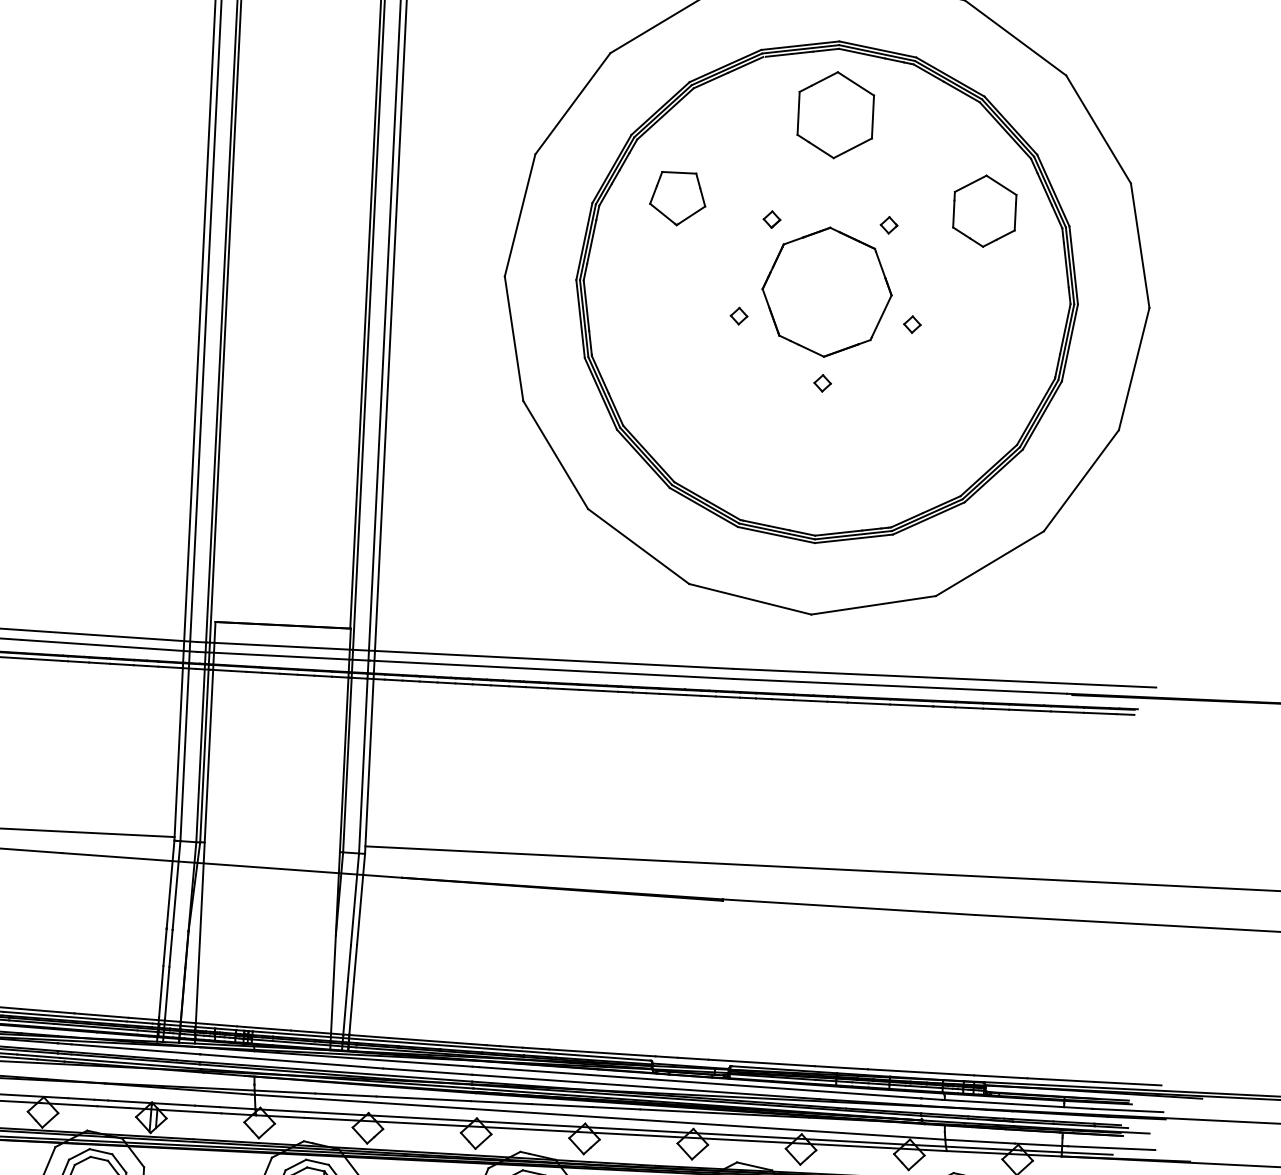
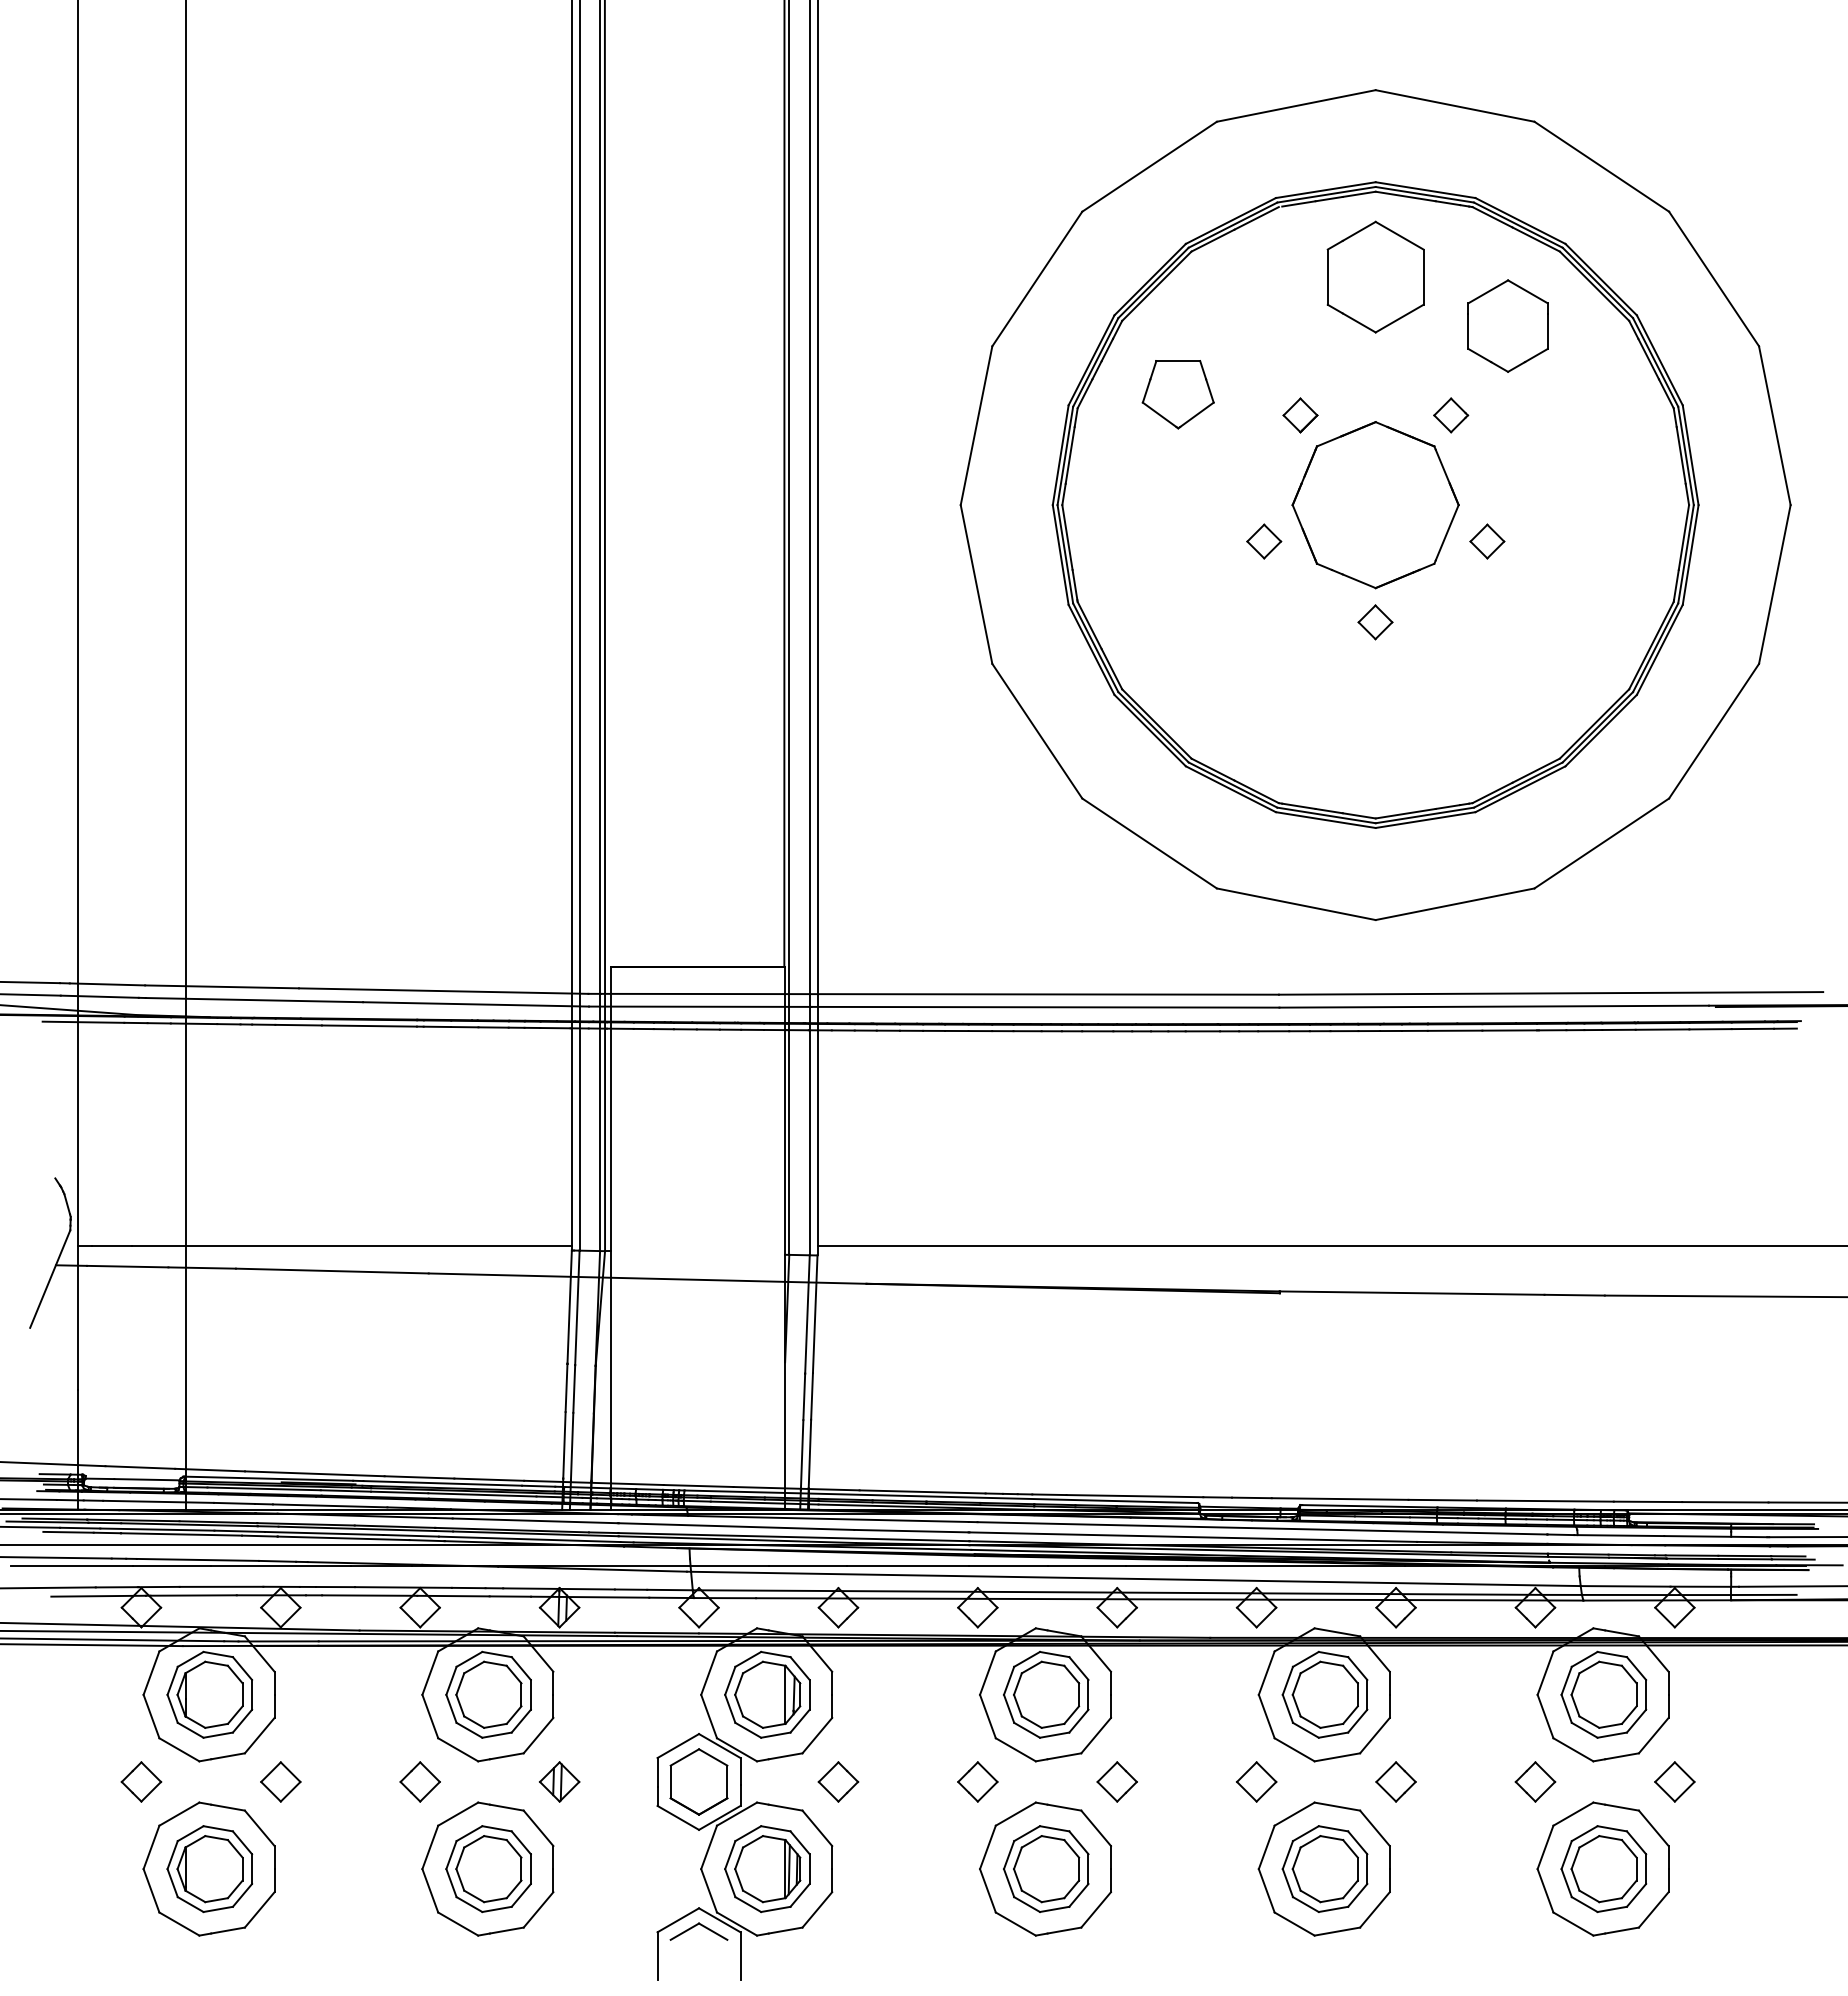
part: (984, 210) -> (1507, 325), moved
part: (771, 218) -> (1299, 414), size x1.6
part: (888, 224) -> (1450, 414), size x1.6
part: (738, 315) -> (1263, 540), size x1.6
part: (911, 323) -> (1486, 540), size x1.6
part: (822, 383) -> (1375, 622), size x1.6

